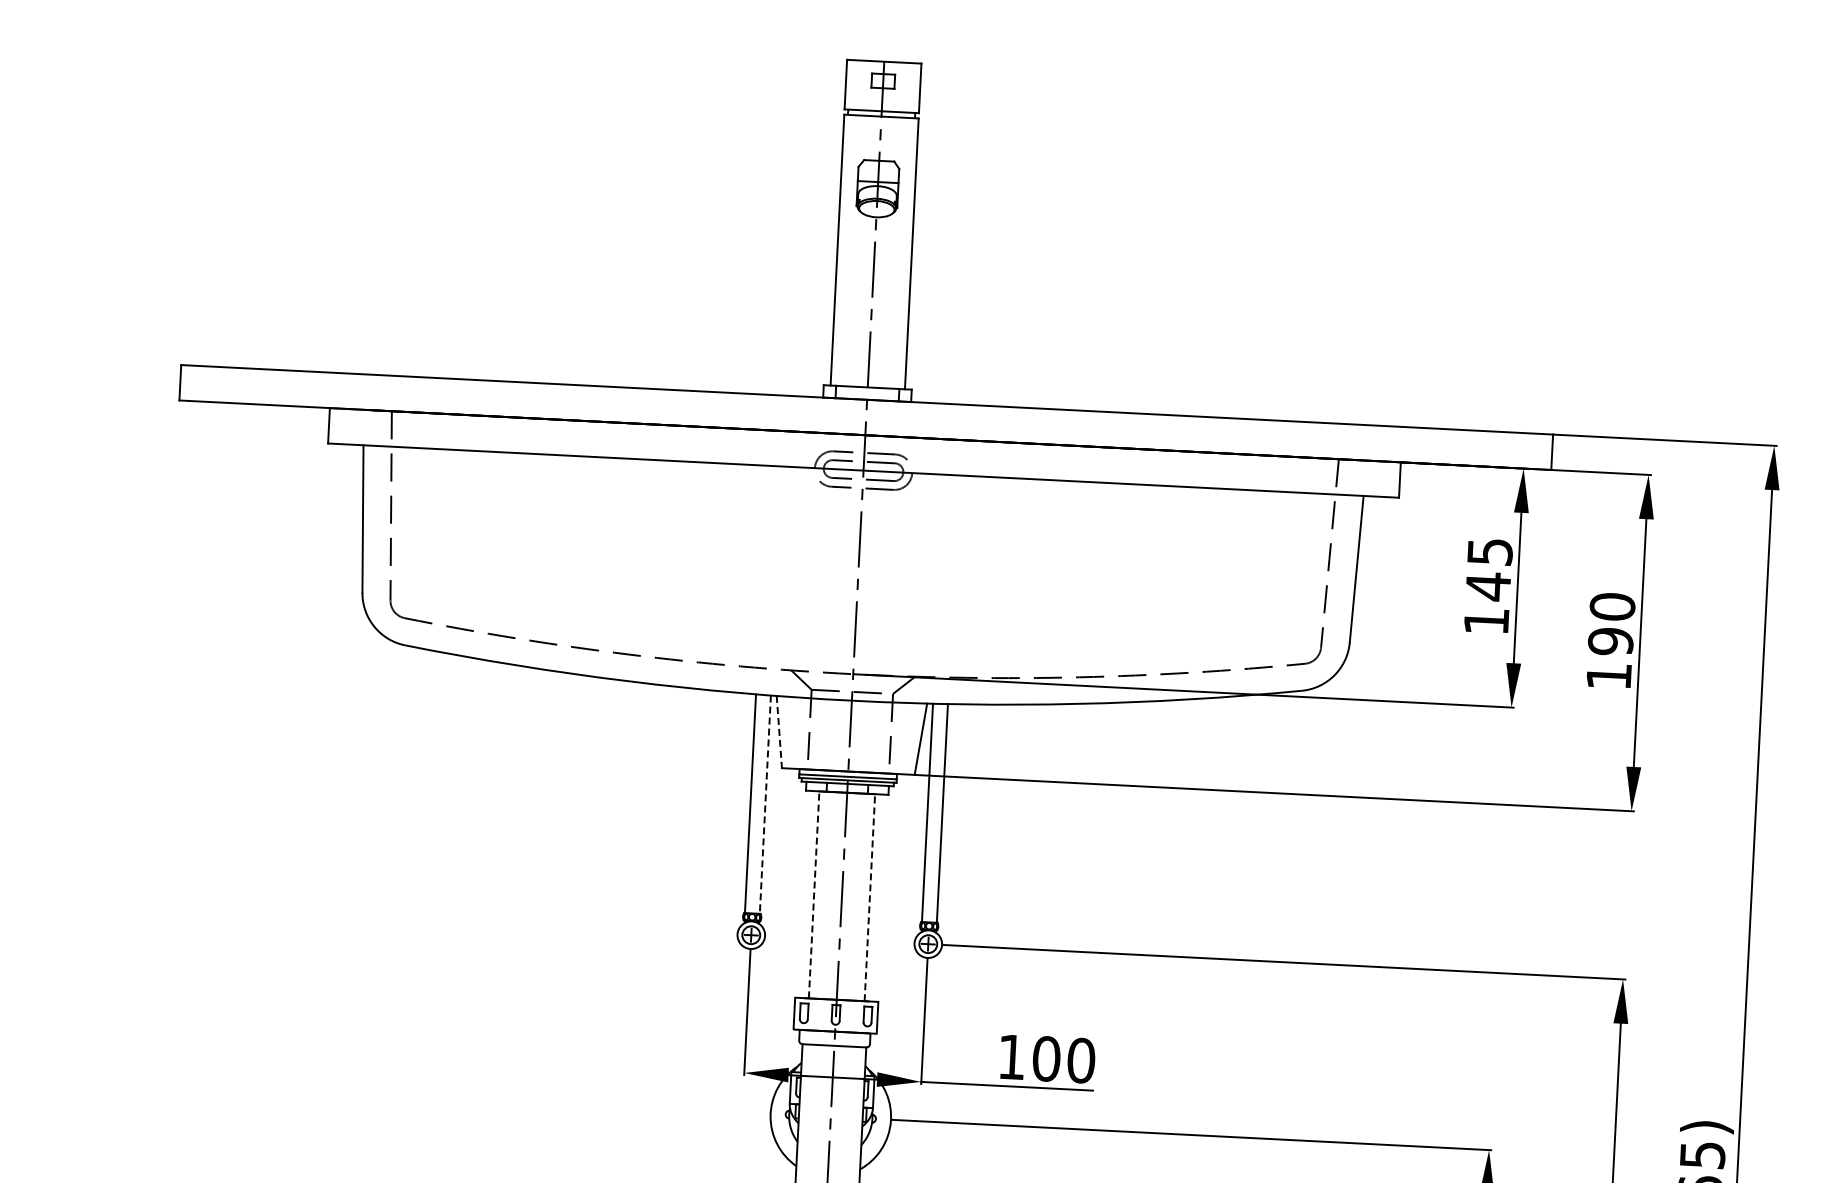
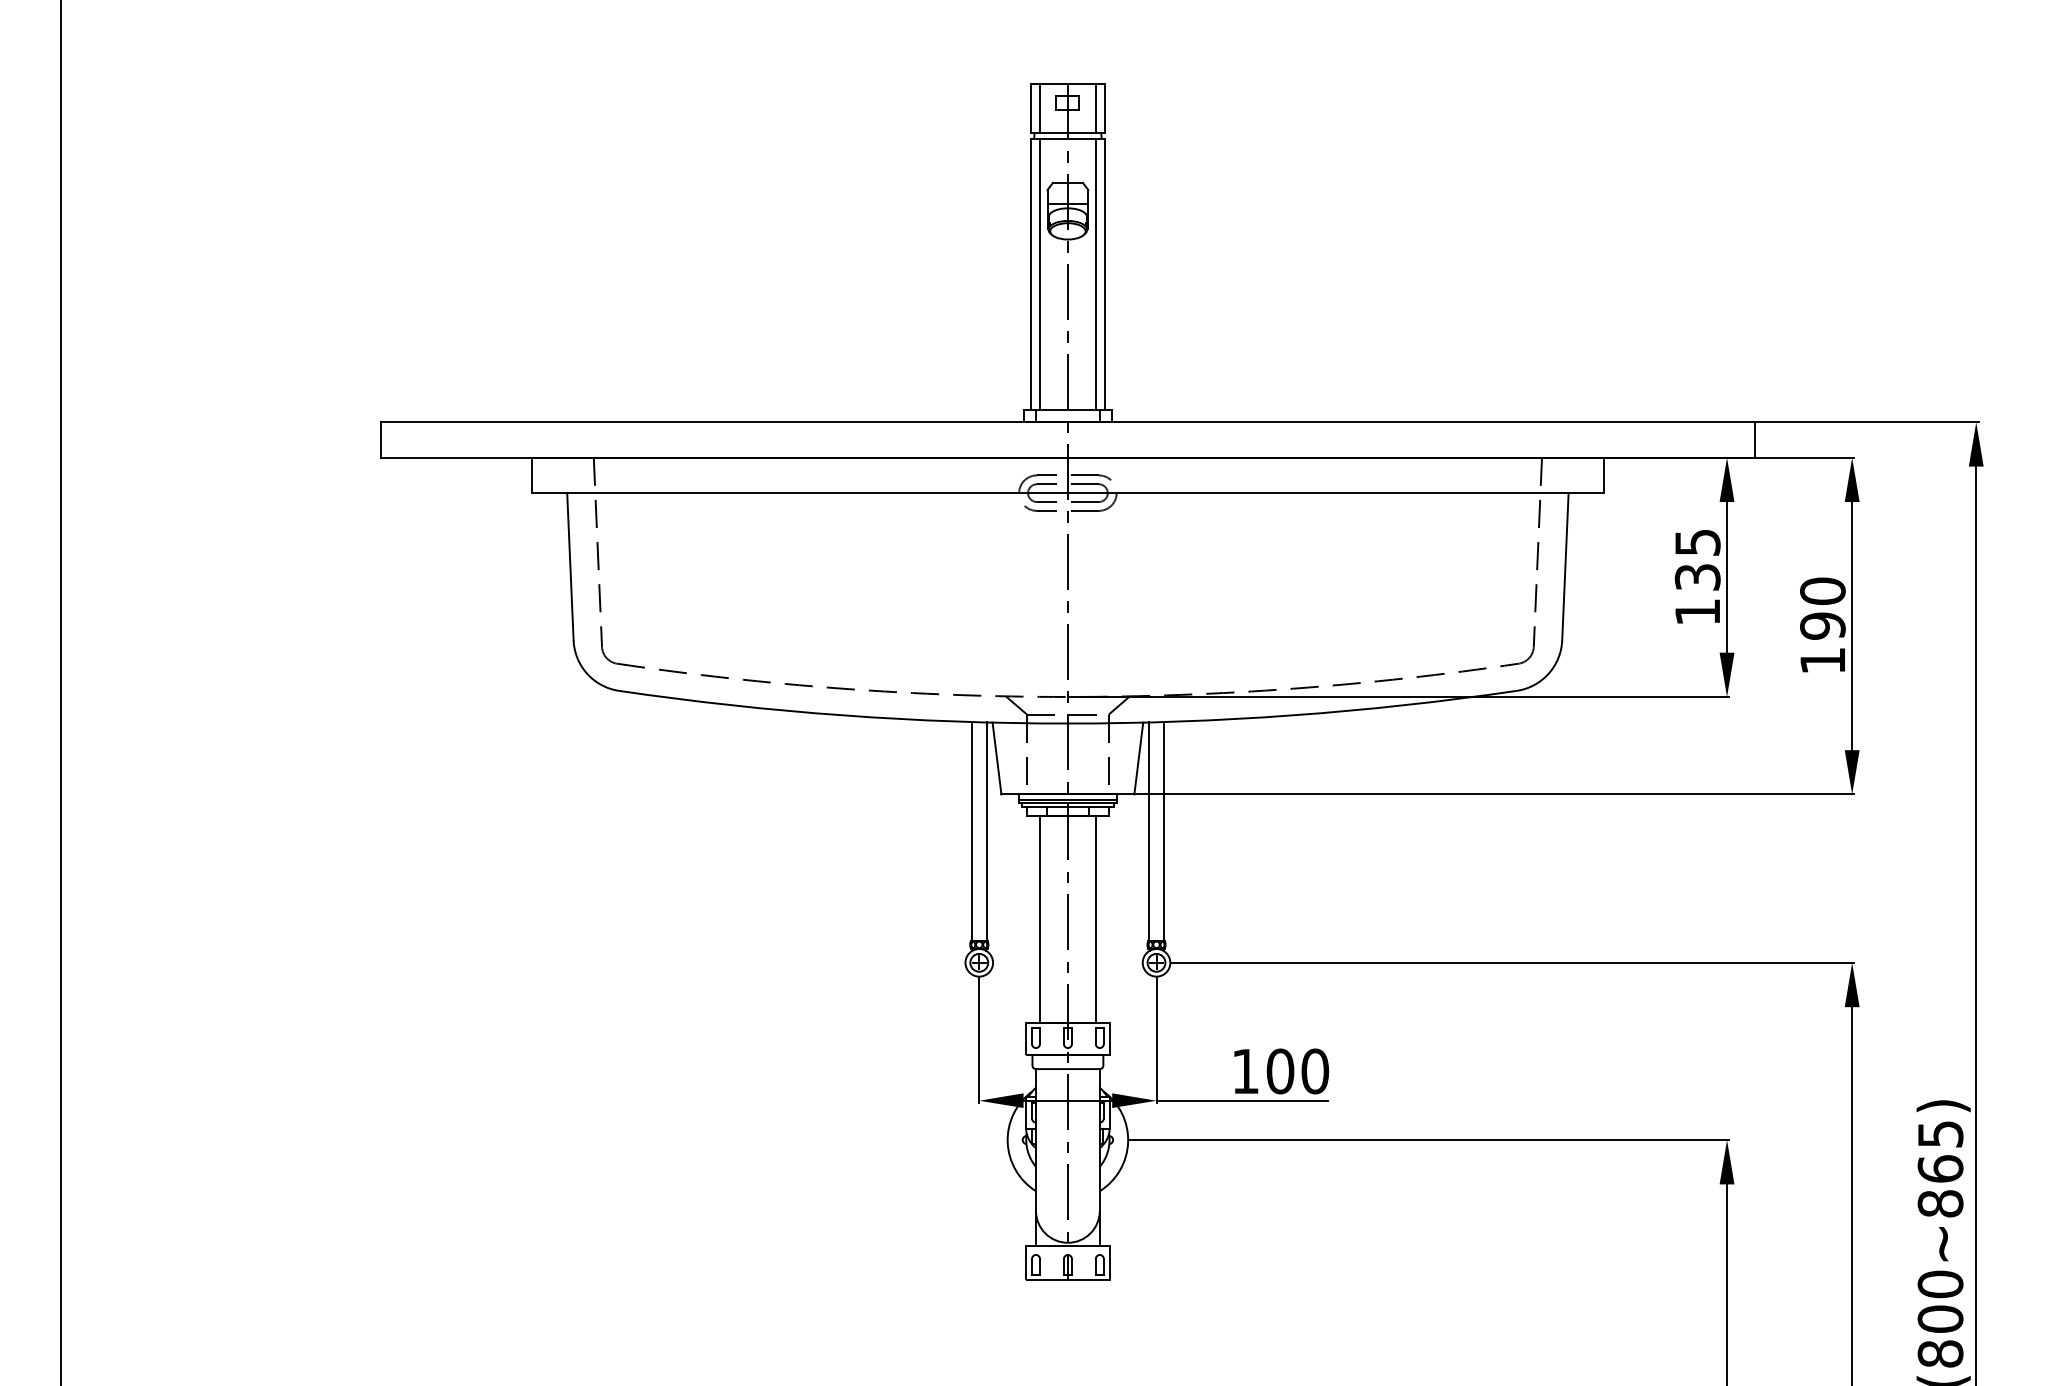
line: (854, 85) -> (1039, 108), added
line: (911, 87) -> (1096, 108), added
line: (846, 249) -> (1039, 273), added
line: (903, 252) -> (1096, 273), added
text: (1488, 586) -> (1697, 577), 145 -> 135
line: (779, 733) -> (997, 759), dashed -> solid
line: (765, 805) -> (986, 832), dashed -> solid
line: (814, 895) -> (1040, 919), dashed -> solid
line: (869, 897) -> (1095, 919), dashed -> solid

